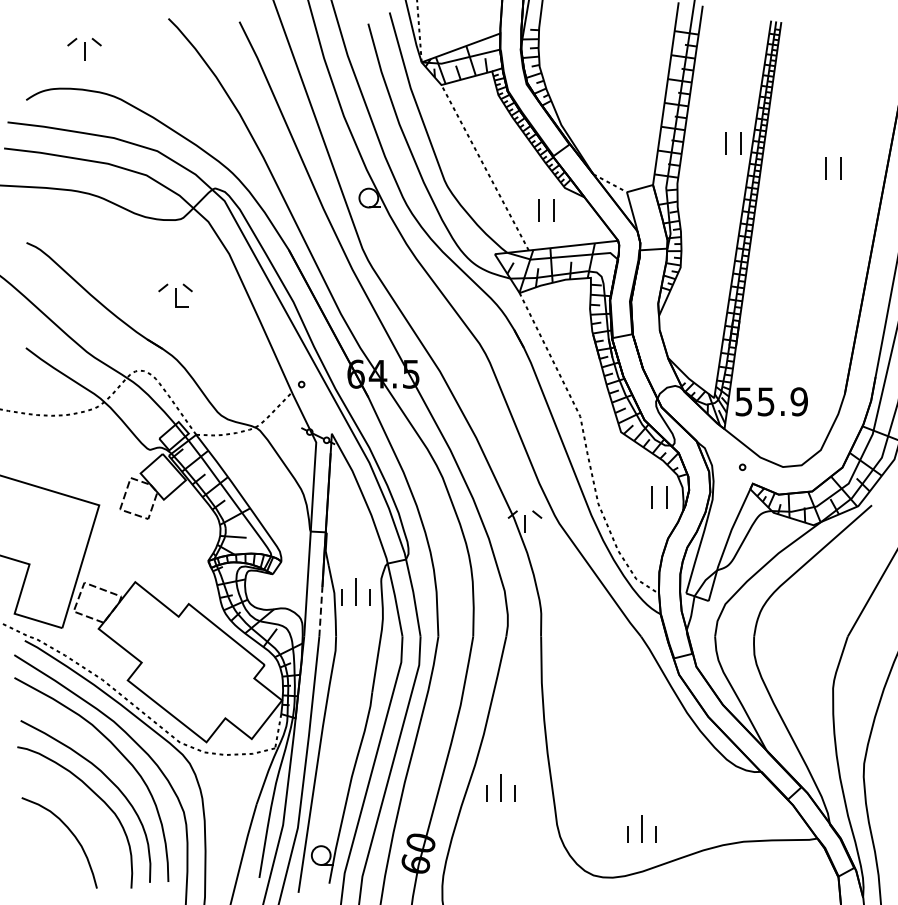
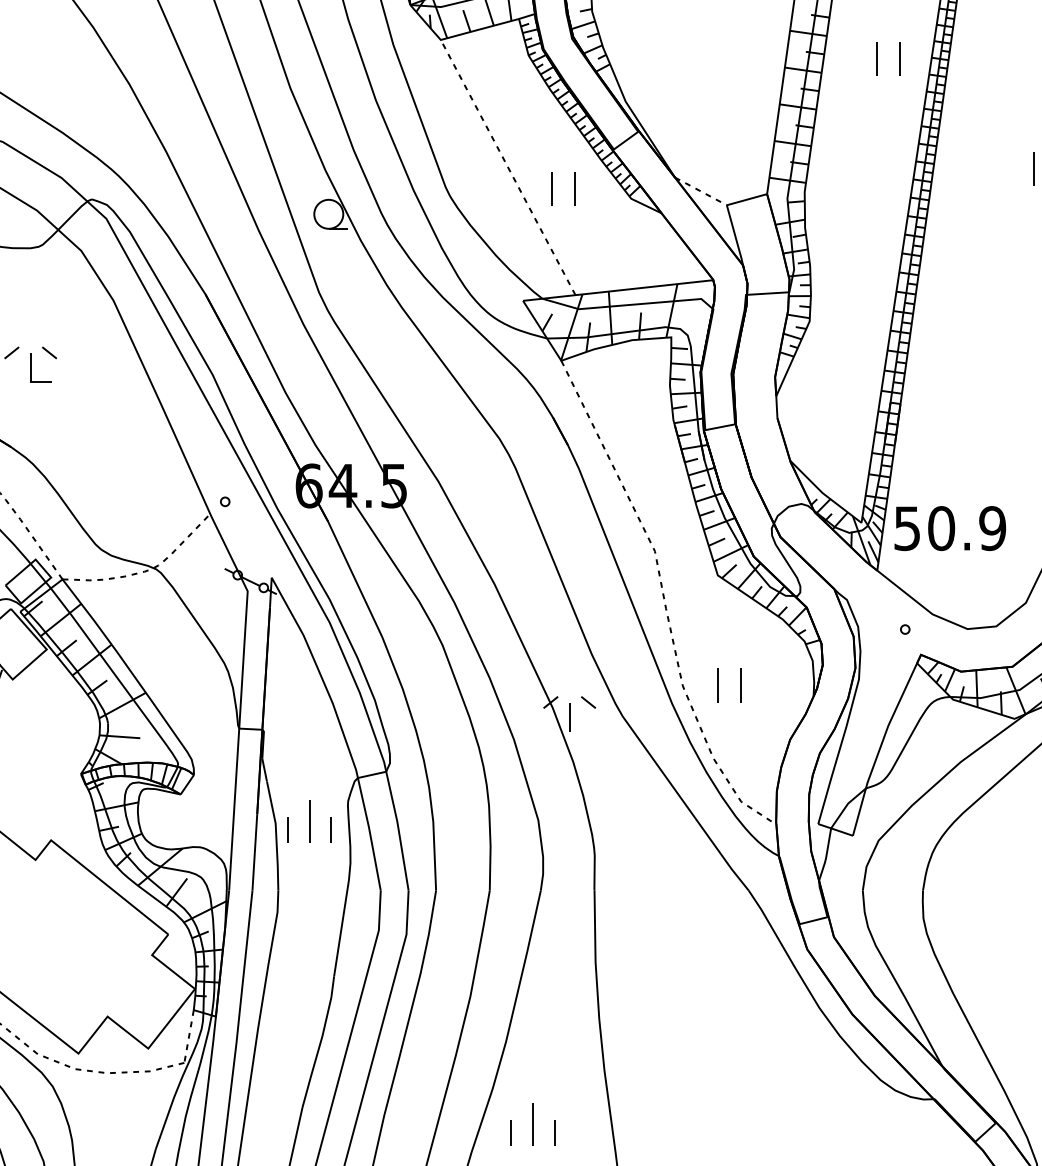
part: (726, 143) -> (877, 59), moved
part: (539, 210) -> (553, 188), moved
text: (765, 401) -> (940, 528), 55.9 -> 50.9
part: (652, 497) -> (718, 685), moved
line: (320, 611) -> (254, 851), dashed -> solid

